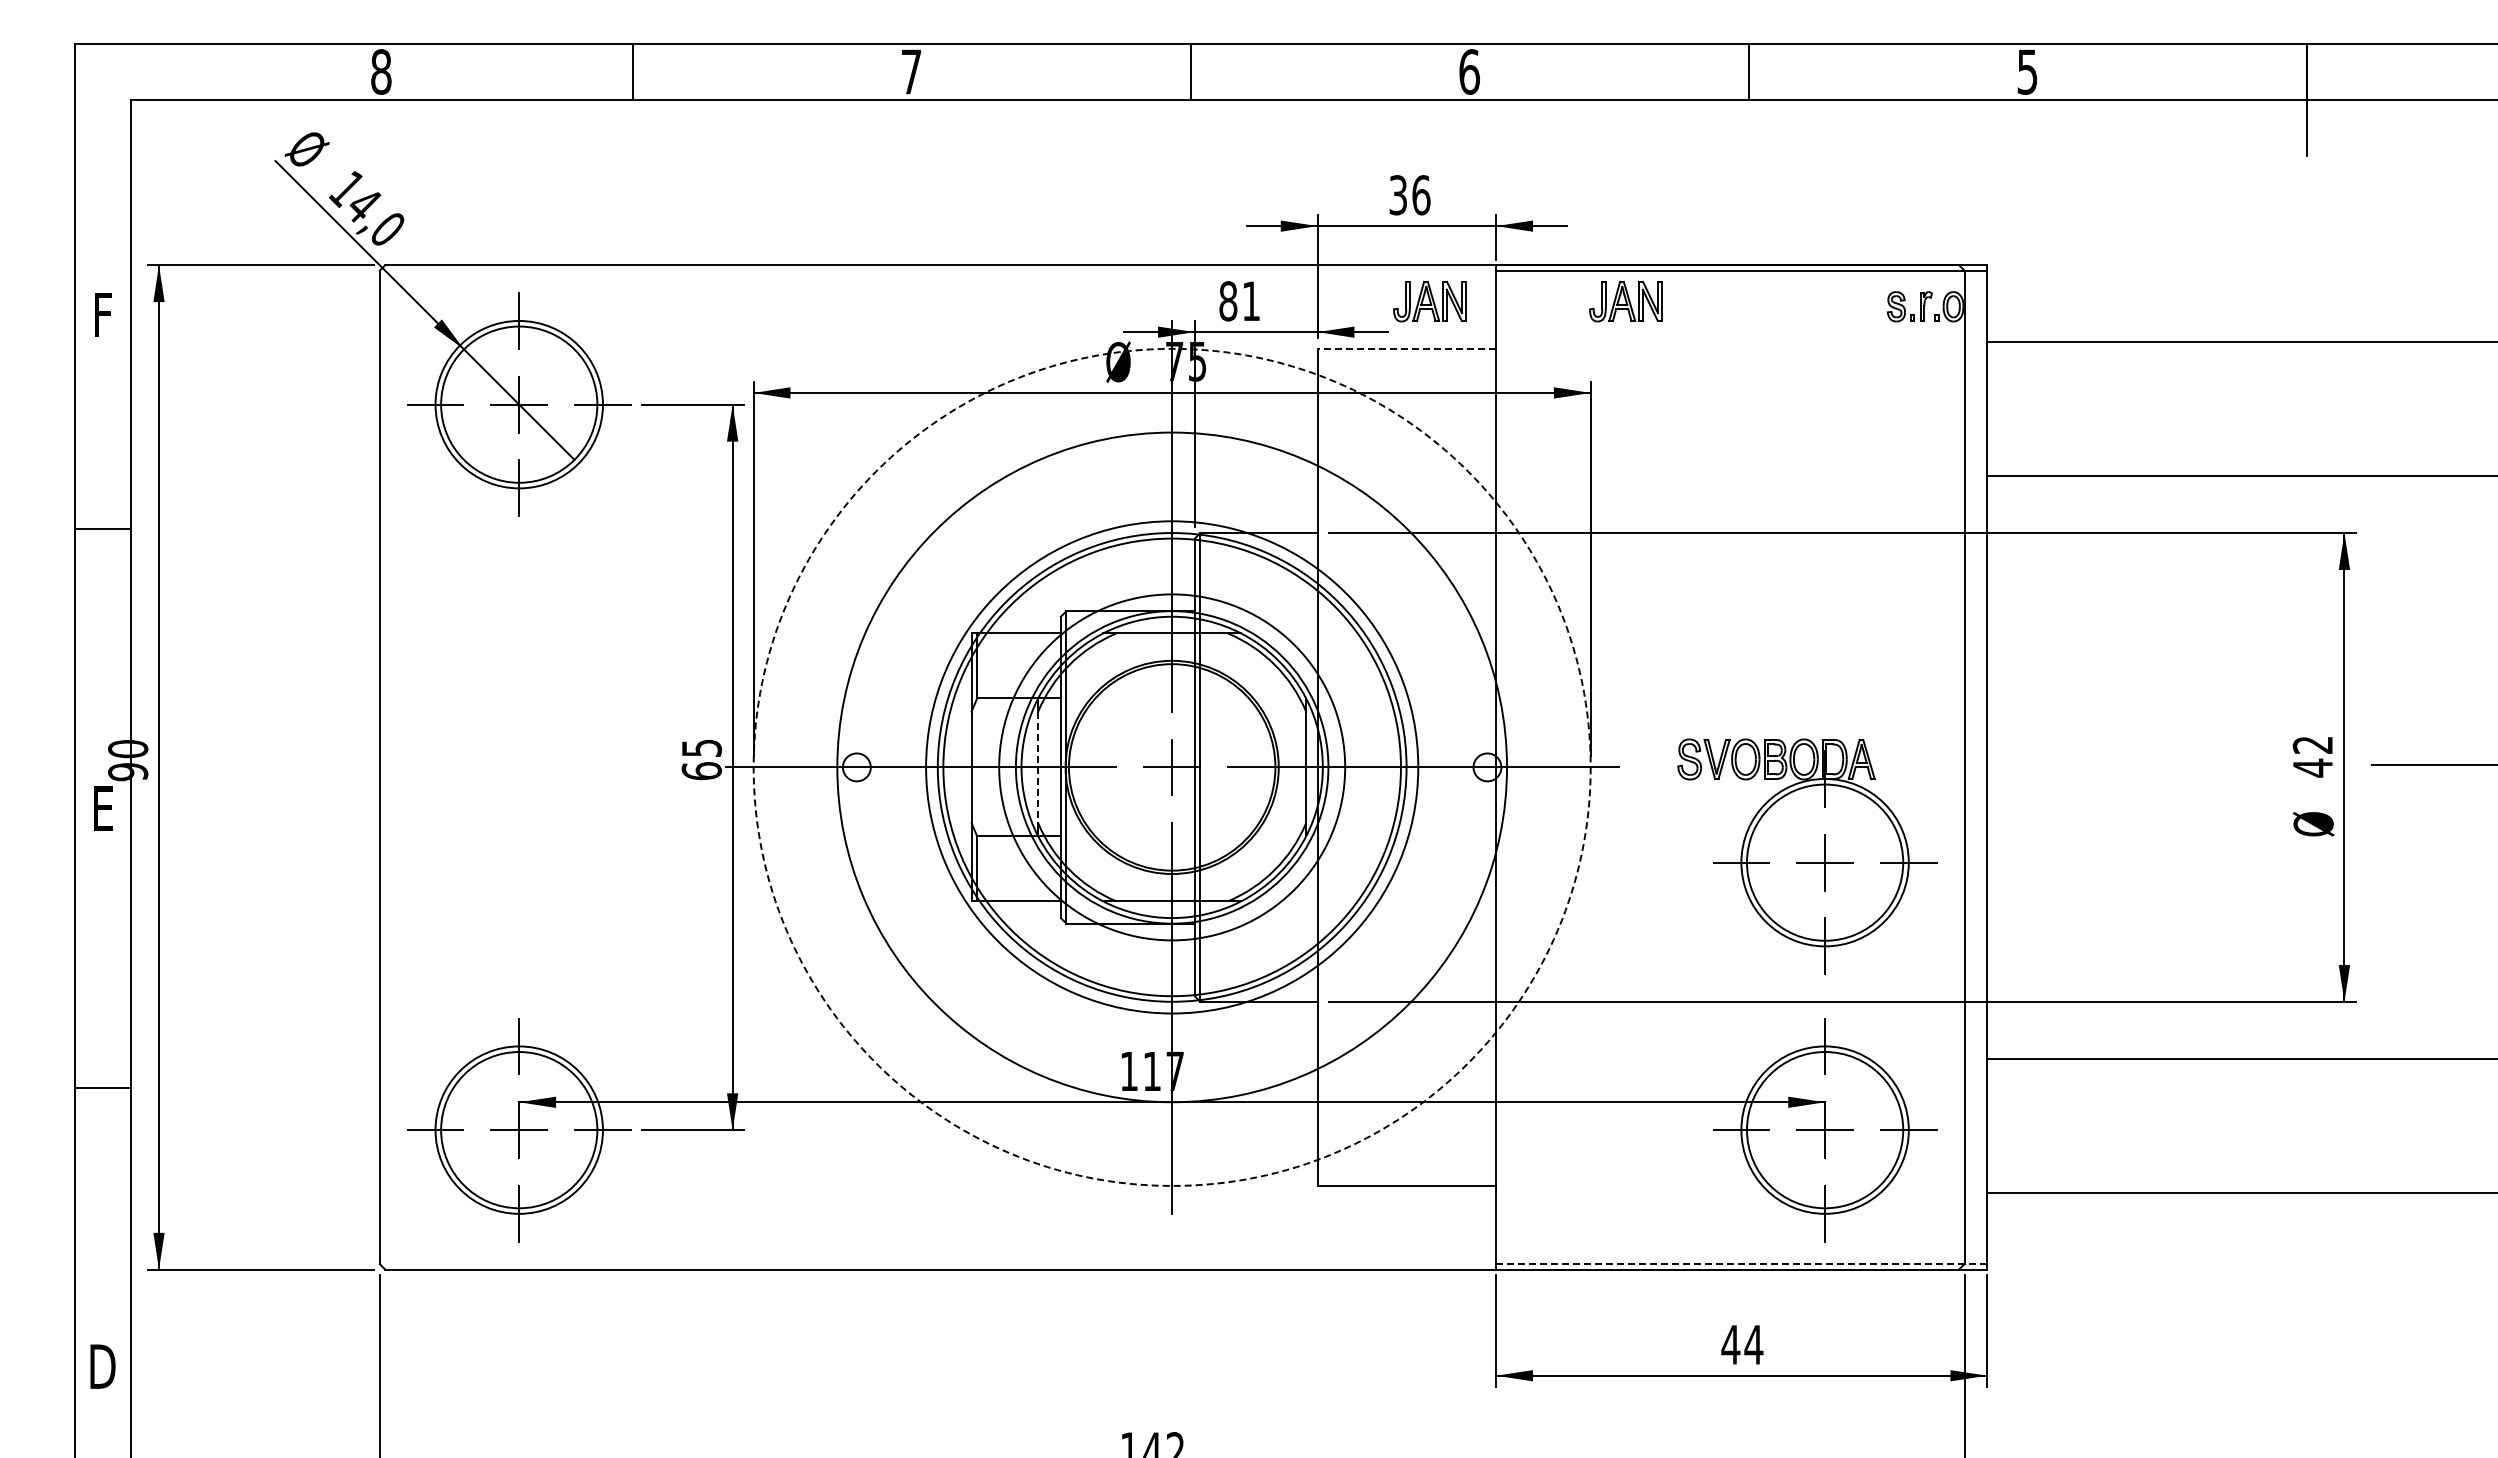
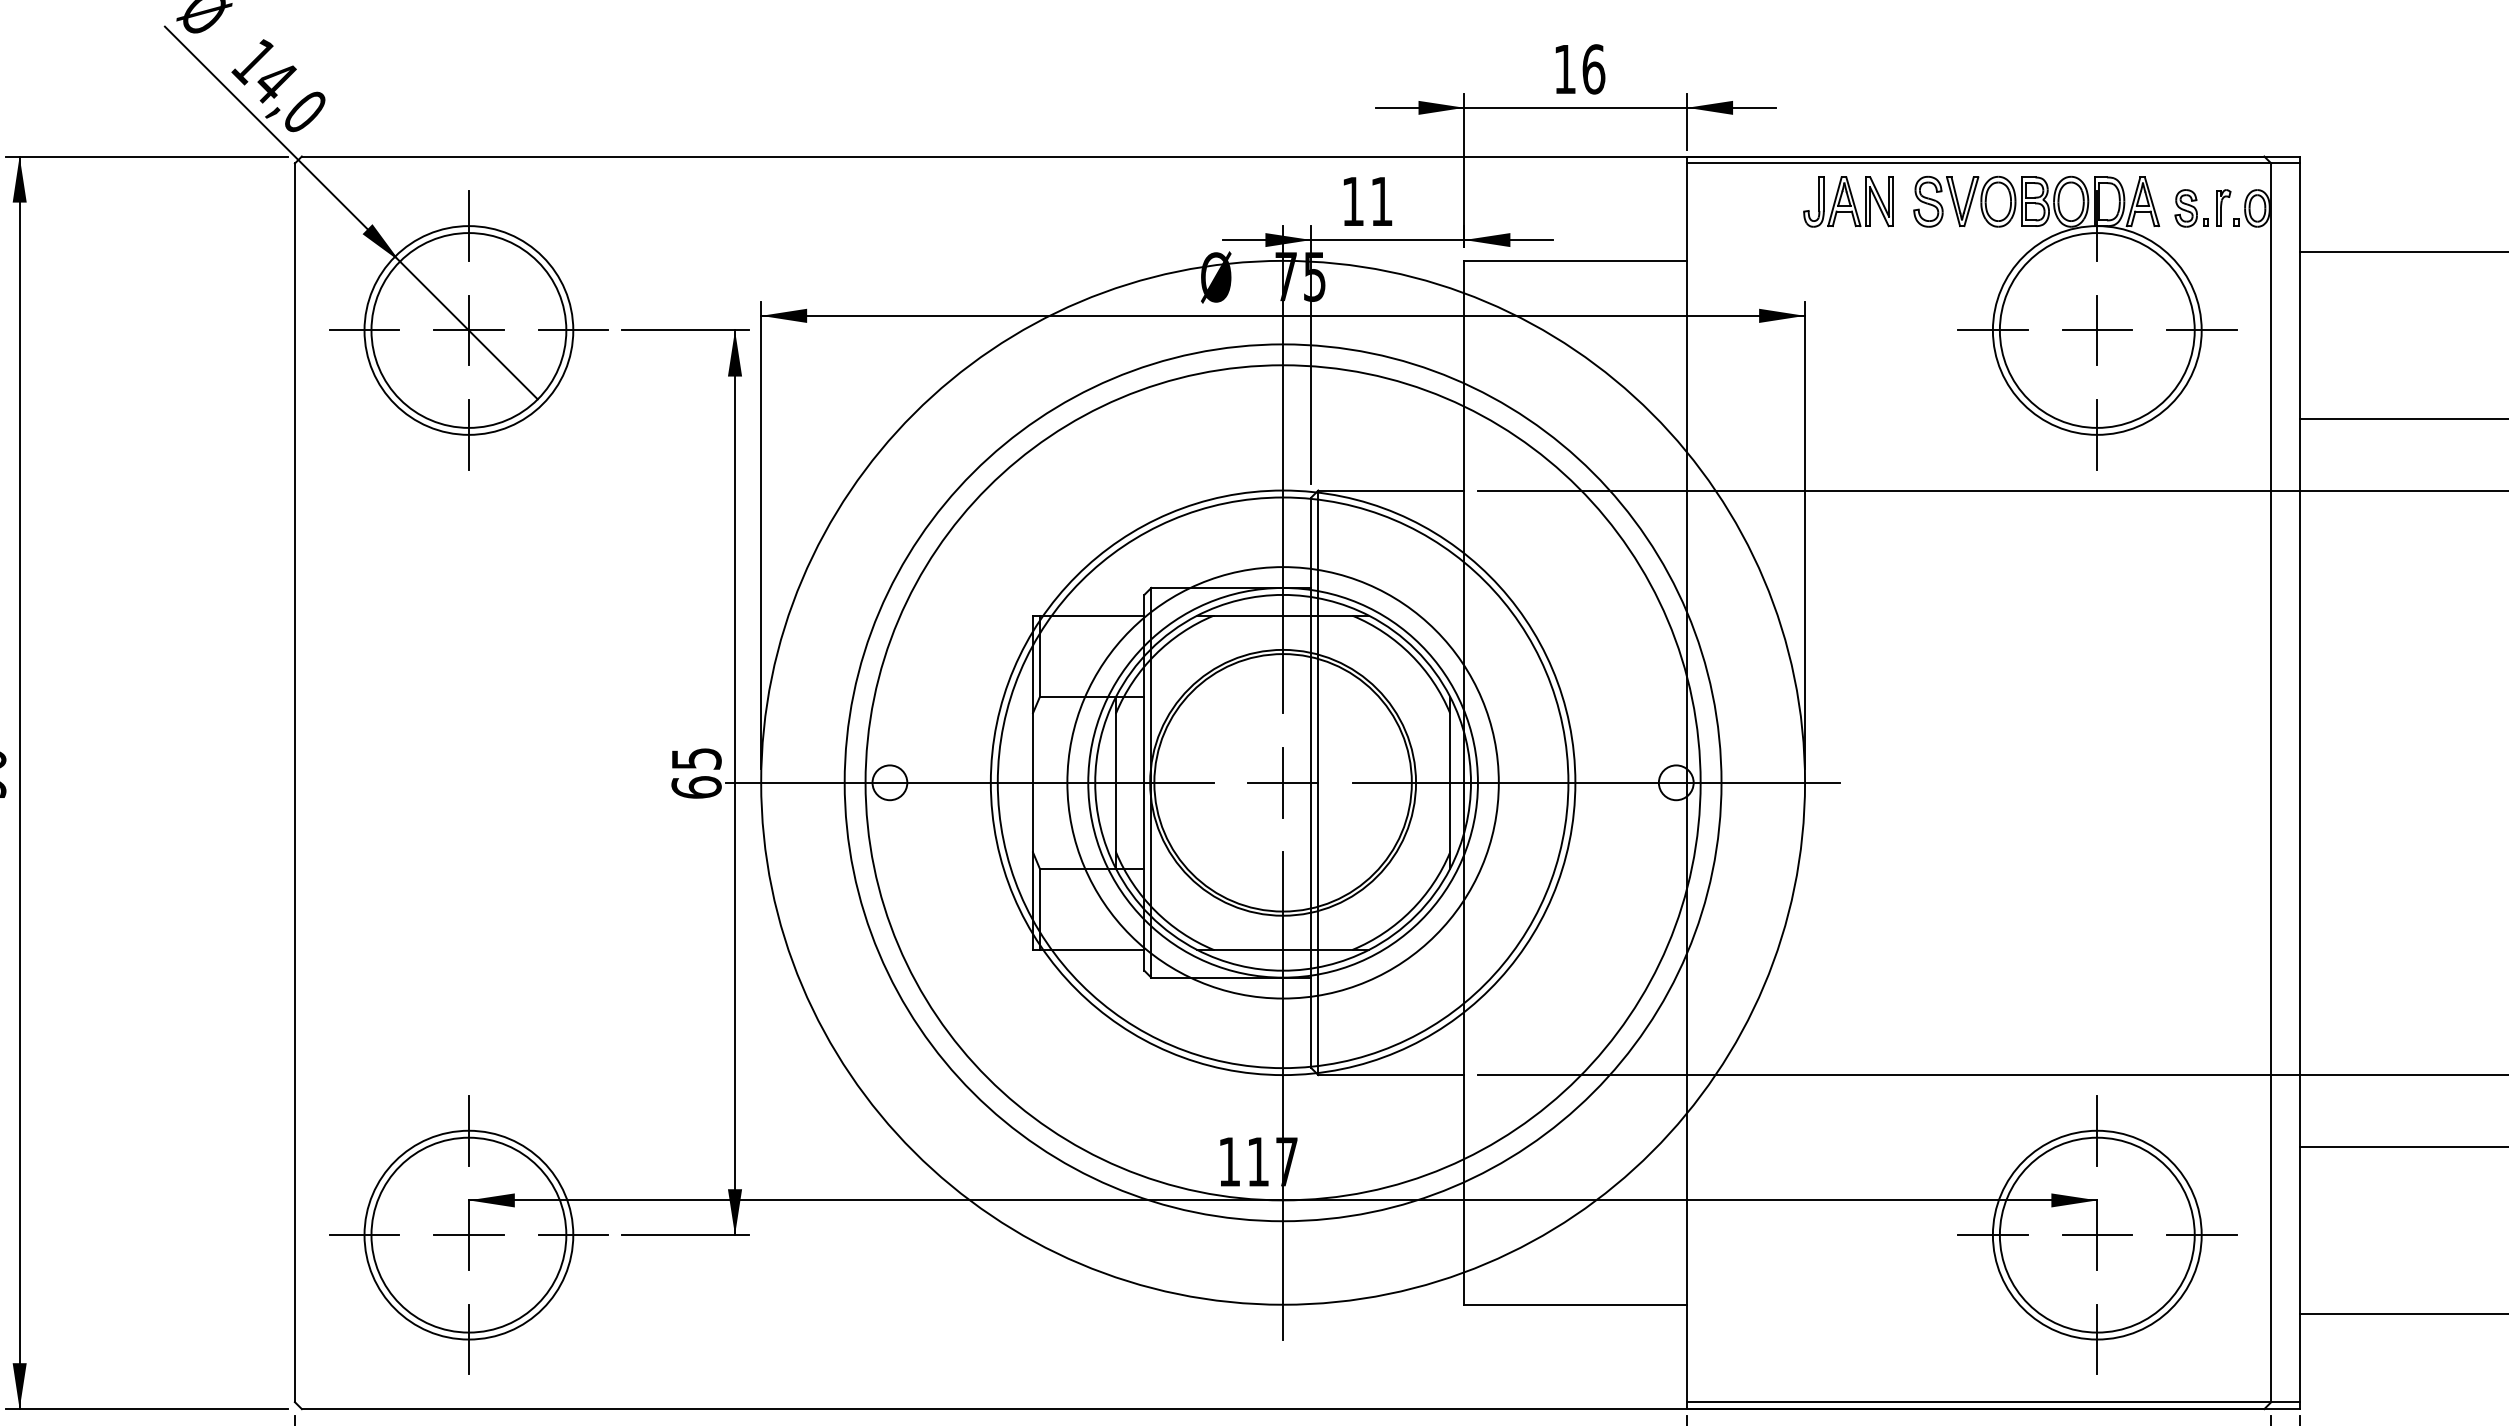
text: (1397, 195) -> (1564, 69), 36 -> 16
text: (1228, 301) -> (1353, 201), 81 -> 11
part: (1429, 301) -> (1603, 201), removed
line: (1406, 348) -> (1575, 260), dashed -> solid
circle: (1171, 766) -> (1282, 781), dashed -> solid
circle: (1171, 766) -> (1282, 781), size x1.43
line: (1038, 767) -> (1116, 782), dashed -> solid
part: (1807, 856) -> (2075, 322), moved
line: (1741, 1264) -> (1993, 1402), dashed -> solid

